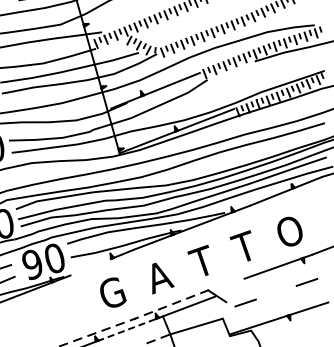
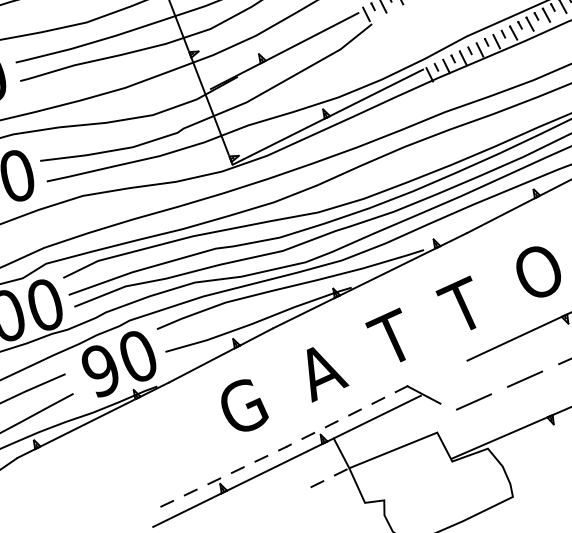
line: (90, 267) -> (201, 366), added
line: (276, 292) -> (525, 378), added
line: (124, 331) -> (270, 470), dashed -> solid

